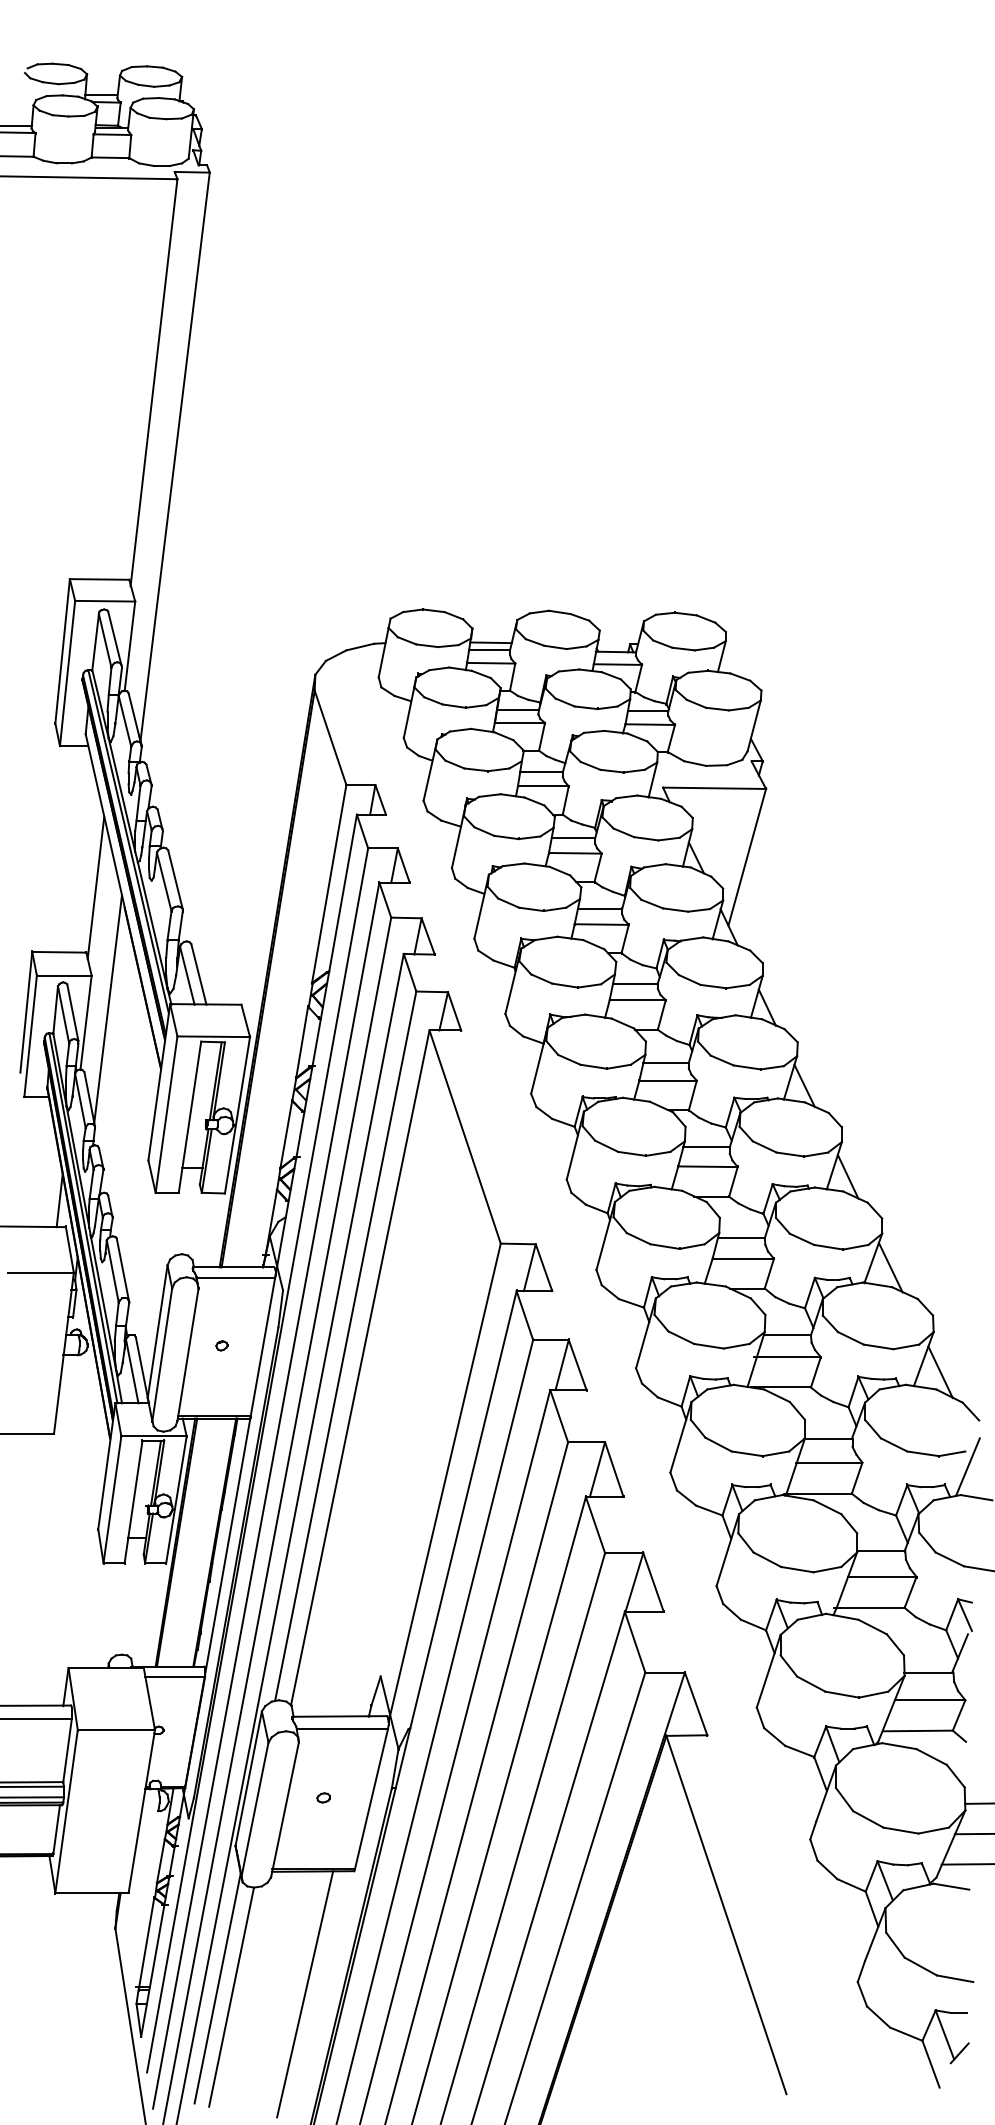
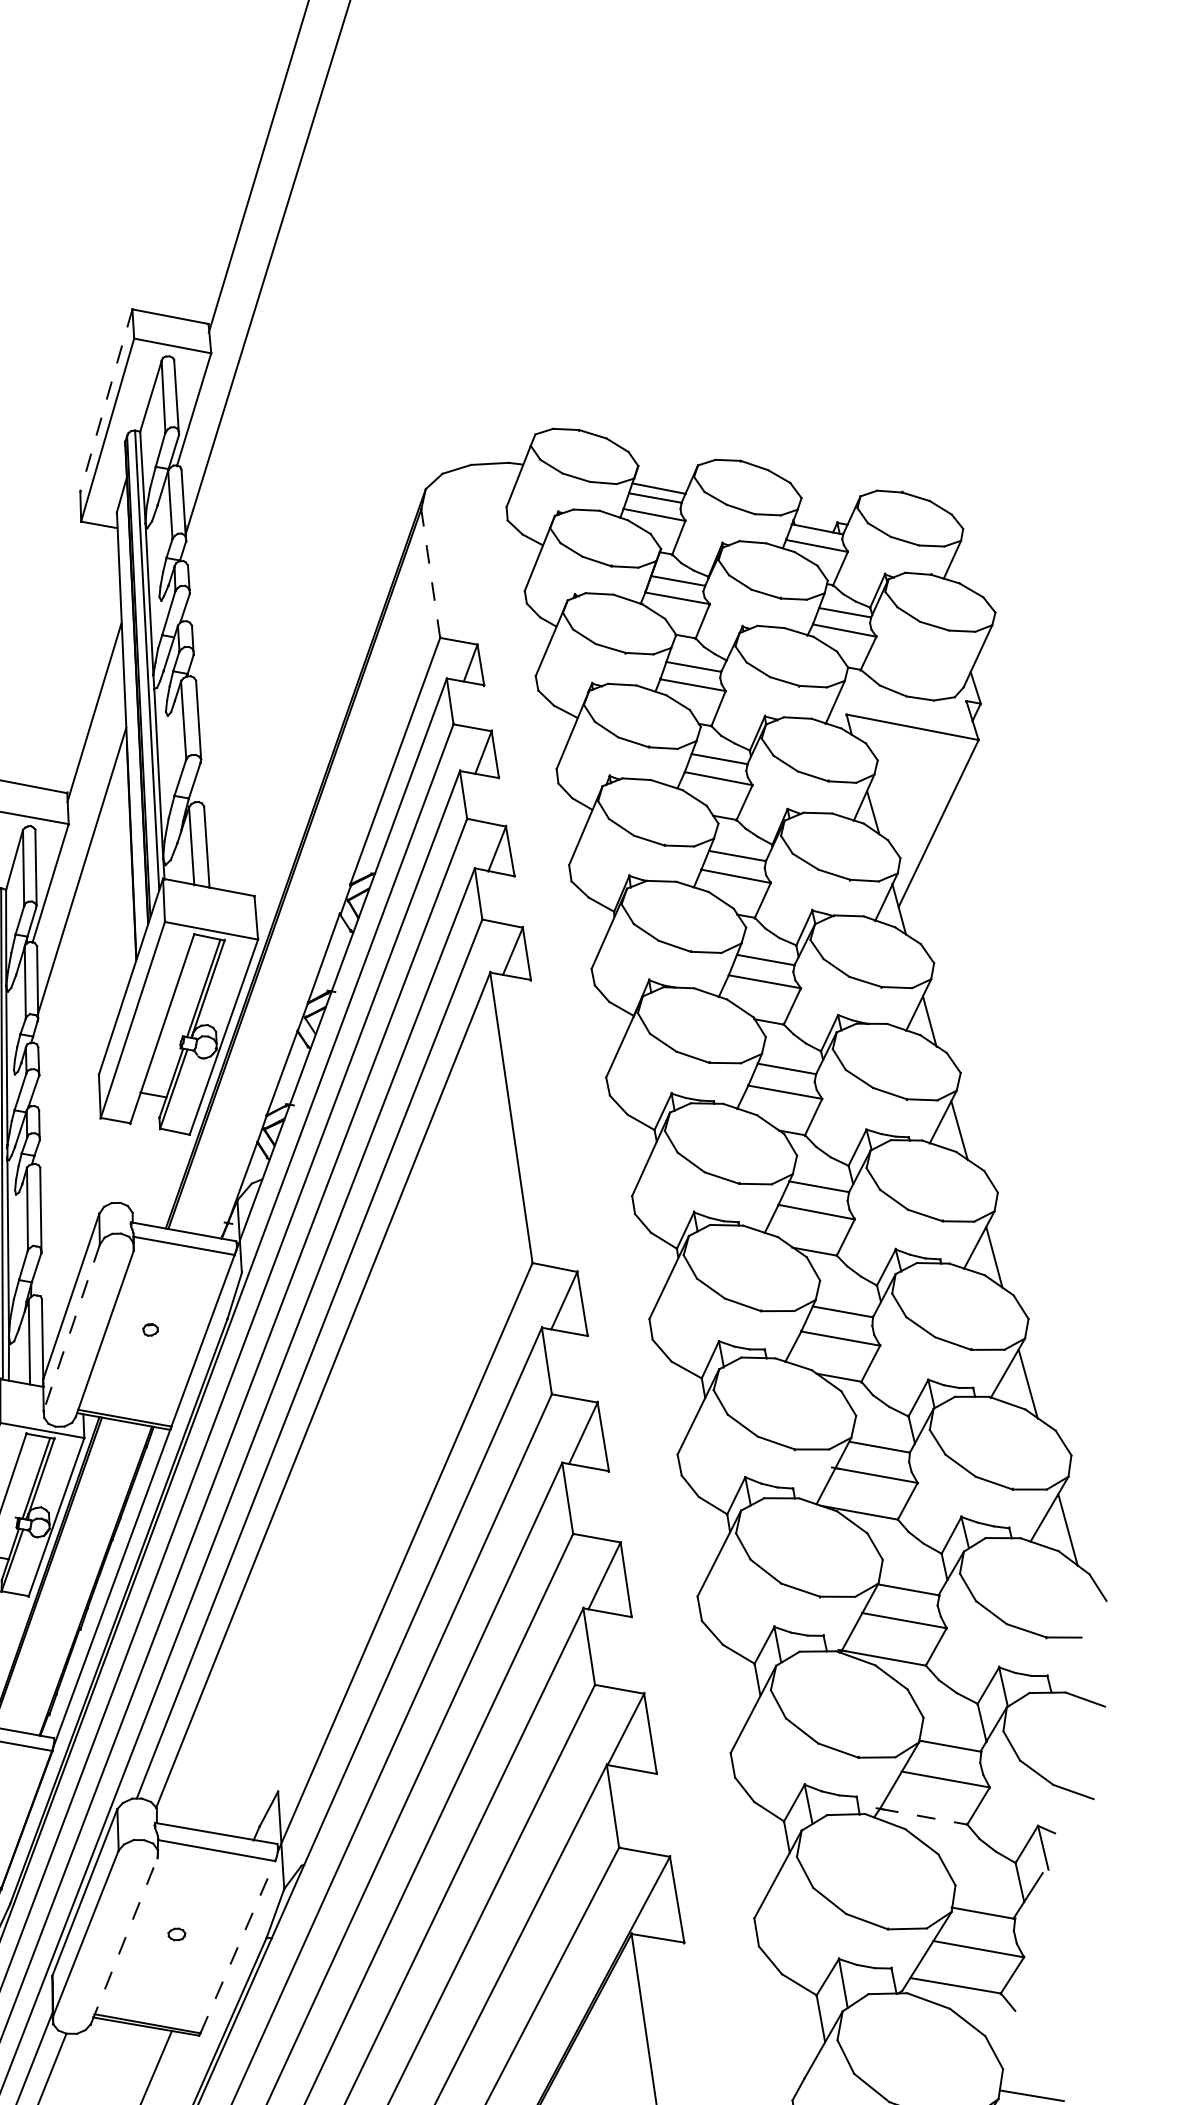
line: (62, 651) -> (106, 400), solid -> dashed
line: (330, 737) -> (430, 573), solid -> dashed
line: (162, 1355) -> (71, 1328), solid -> dashed
line: (967, 1466) -> (1080, 1657), removed
line: (870, 1607) -> (923, 1816), solid -> dashed
line: (371, 1799) -> (237, 1947), solid -> dashed
line: (285, 1809) -> (125, 1940), solid -> dashed

